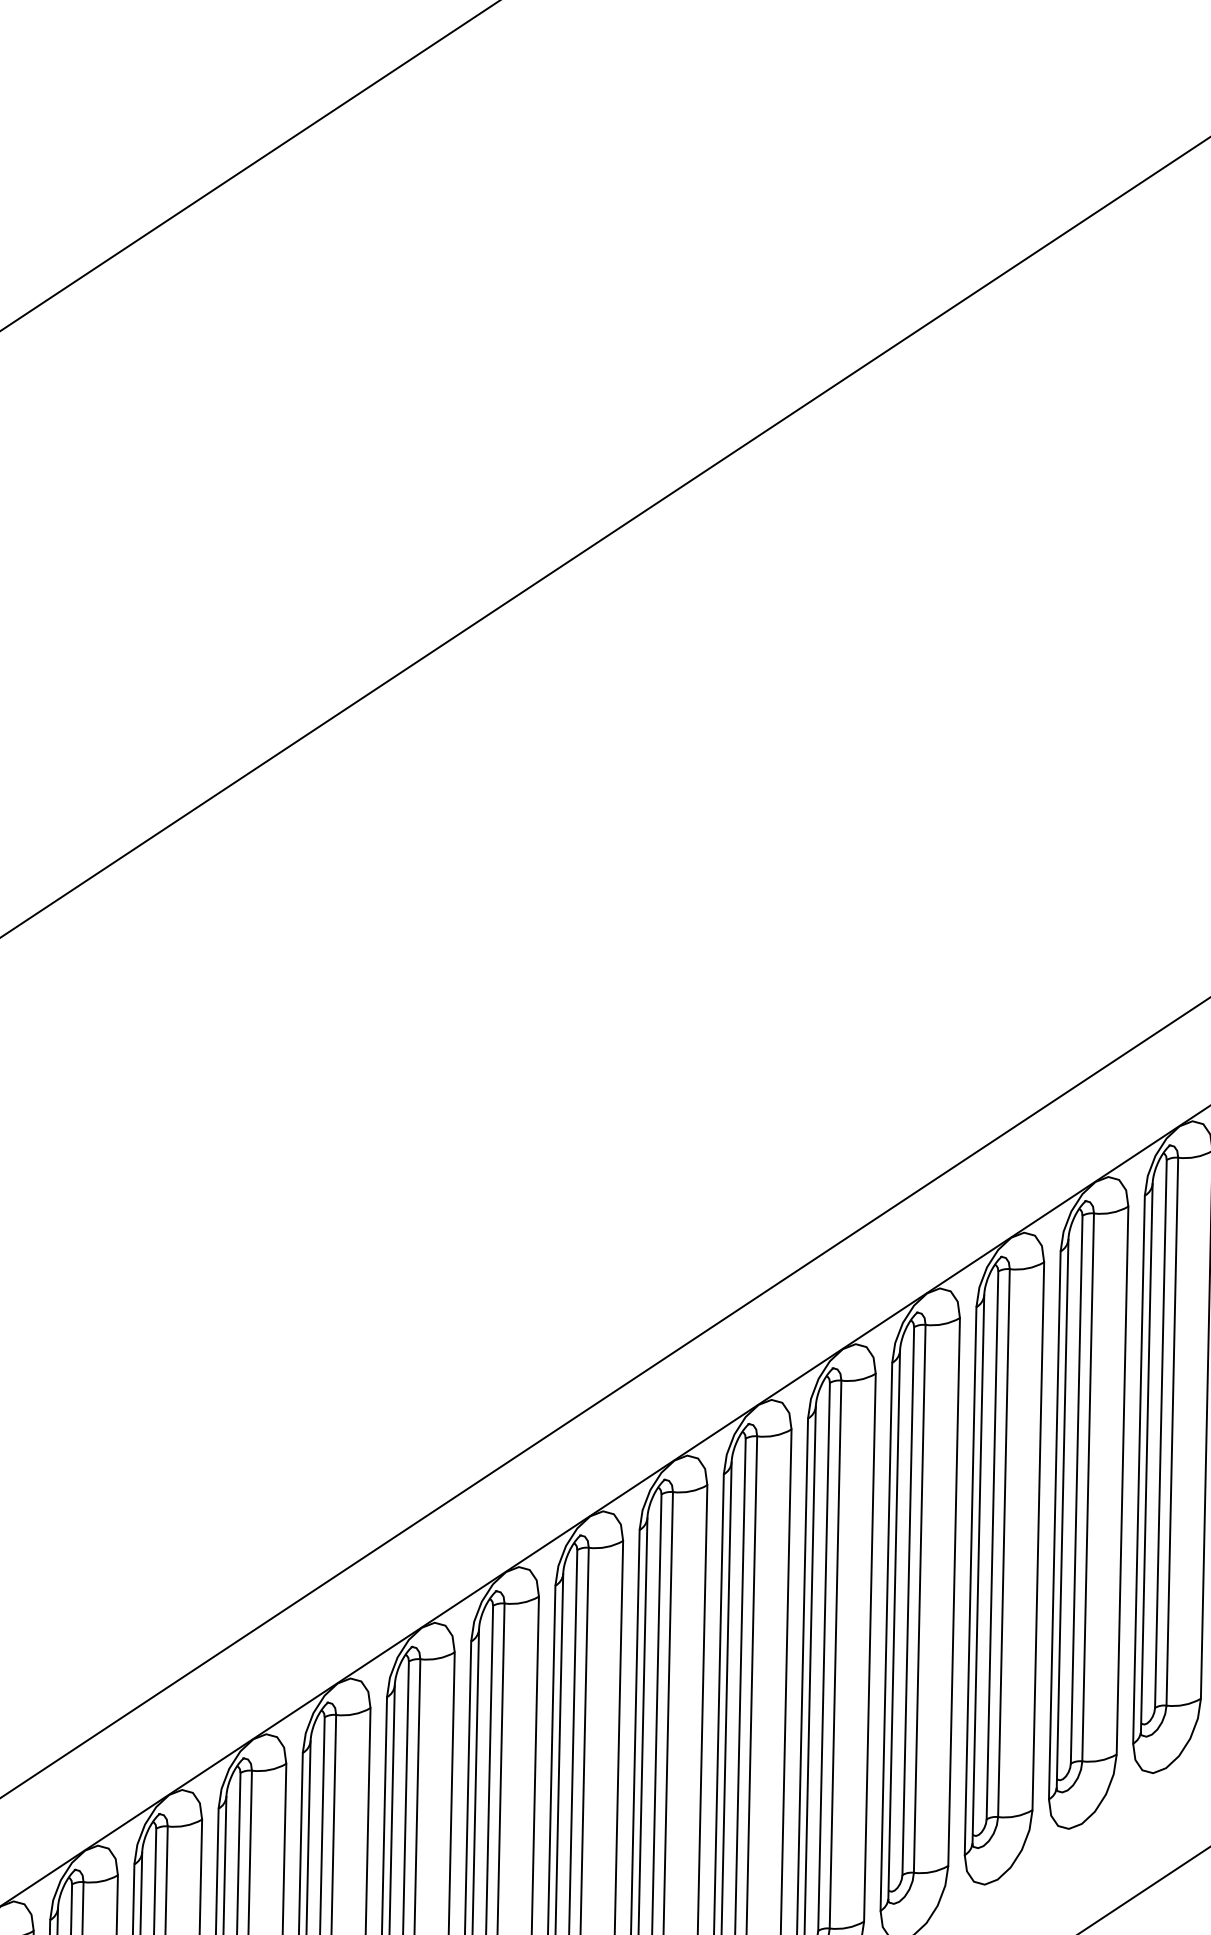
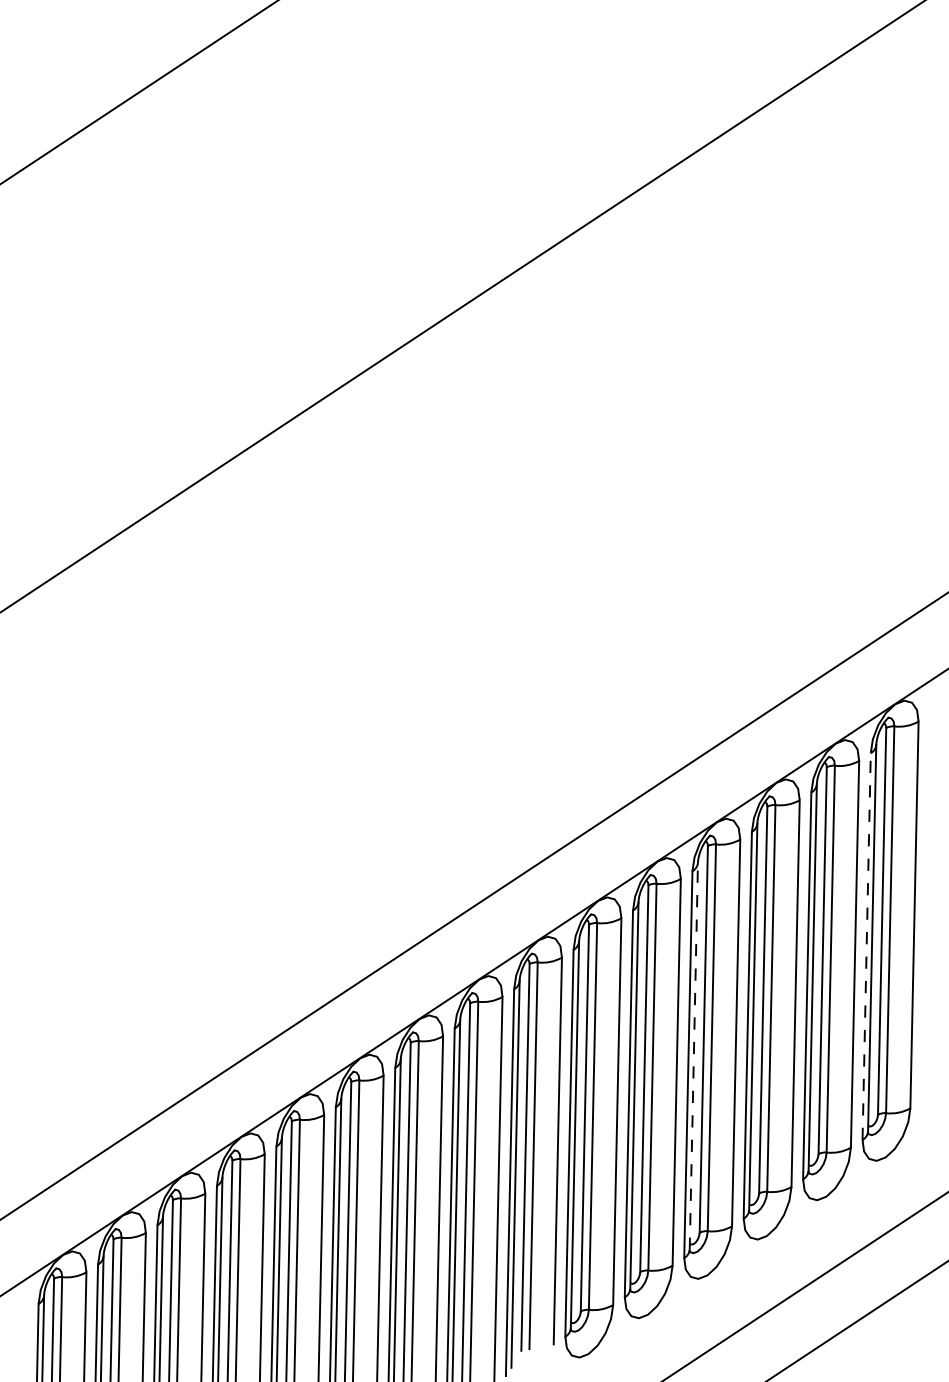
line: (1138, 1469) -> (866, 946), solid -> dashed
line: (893, 1623) -> (693, 1055), solid -> dashed

